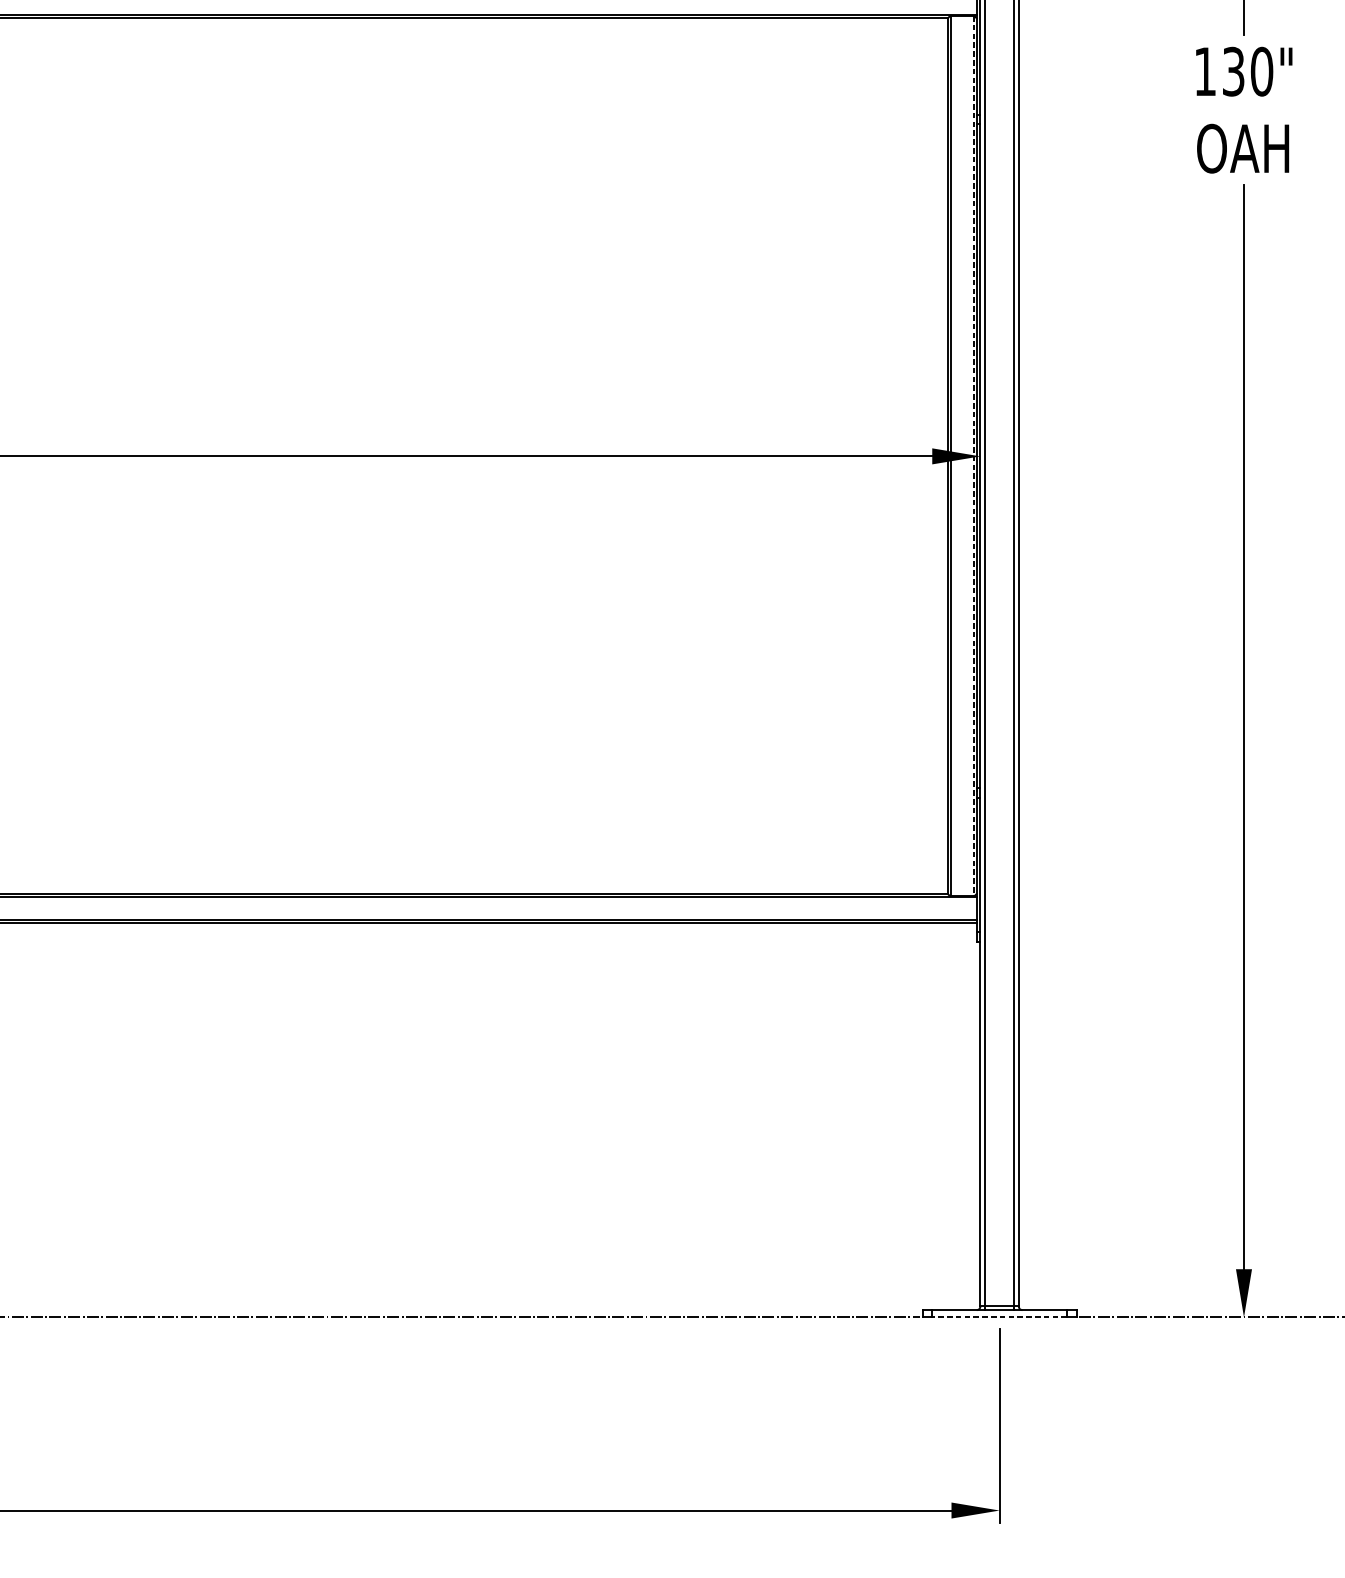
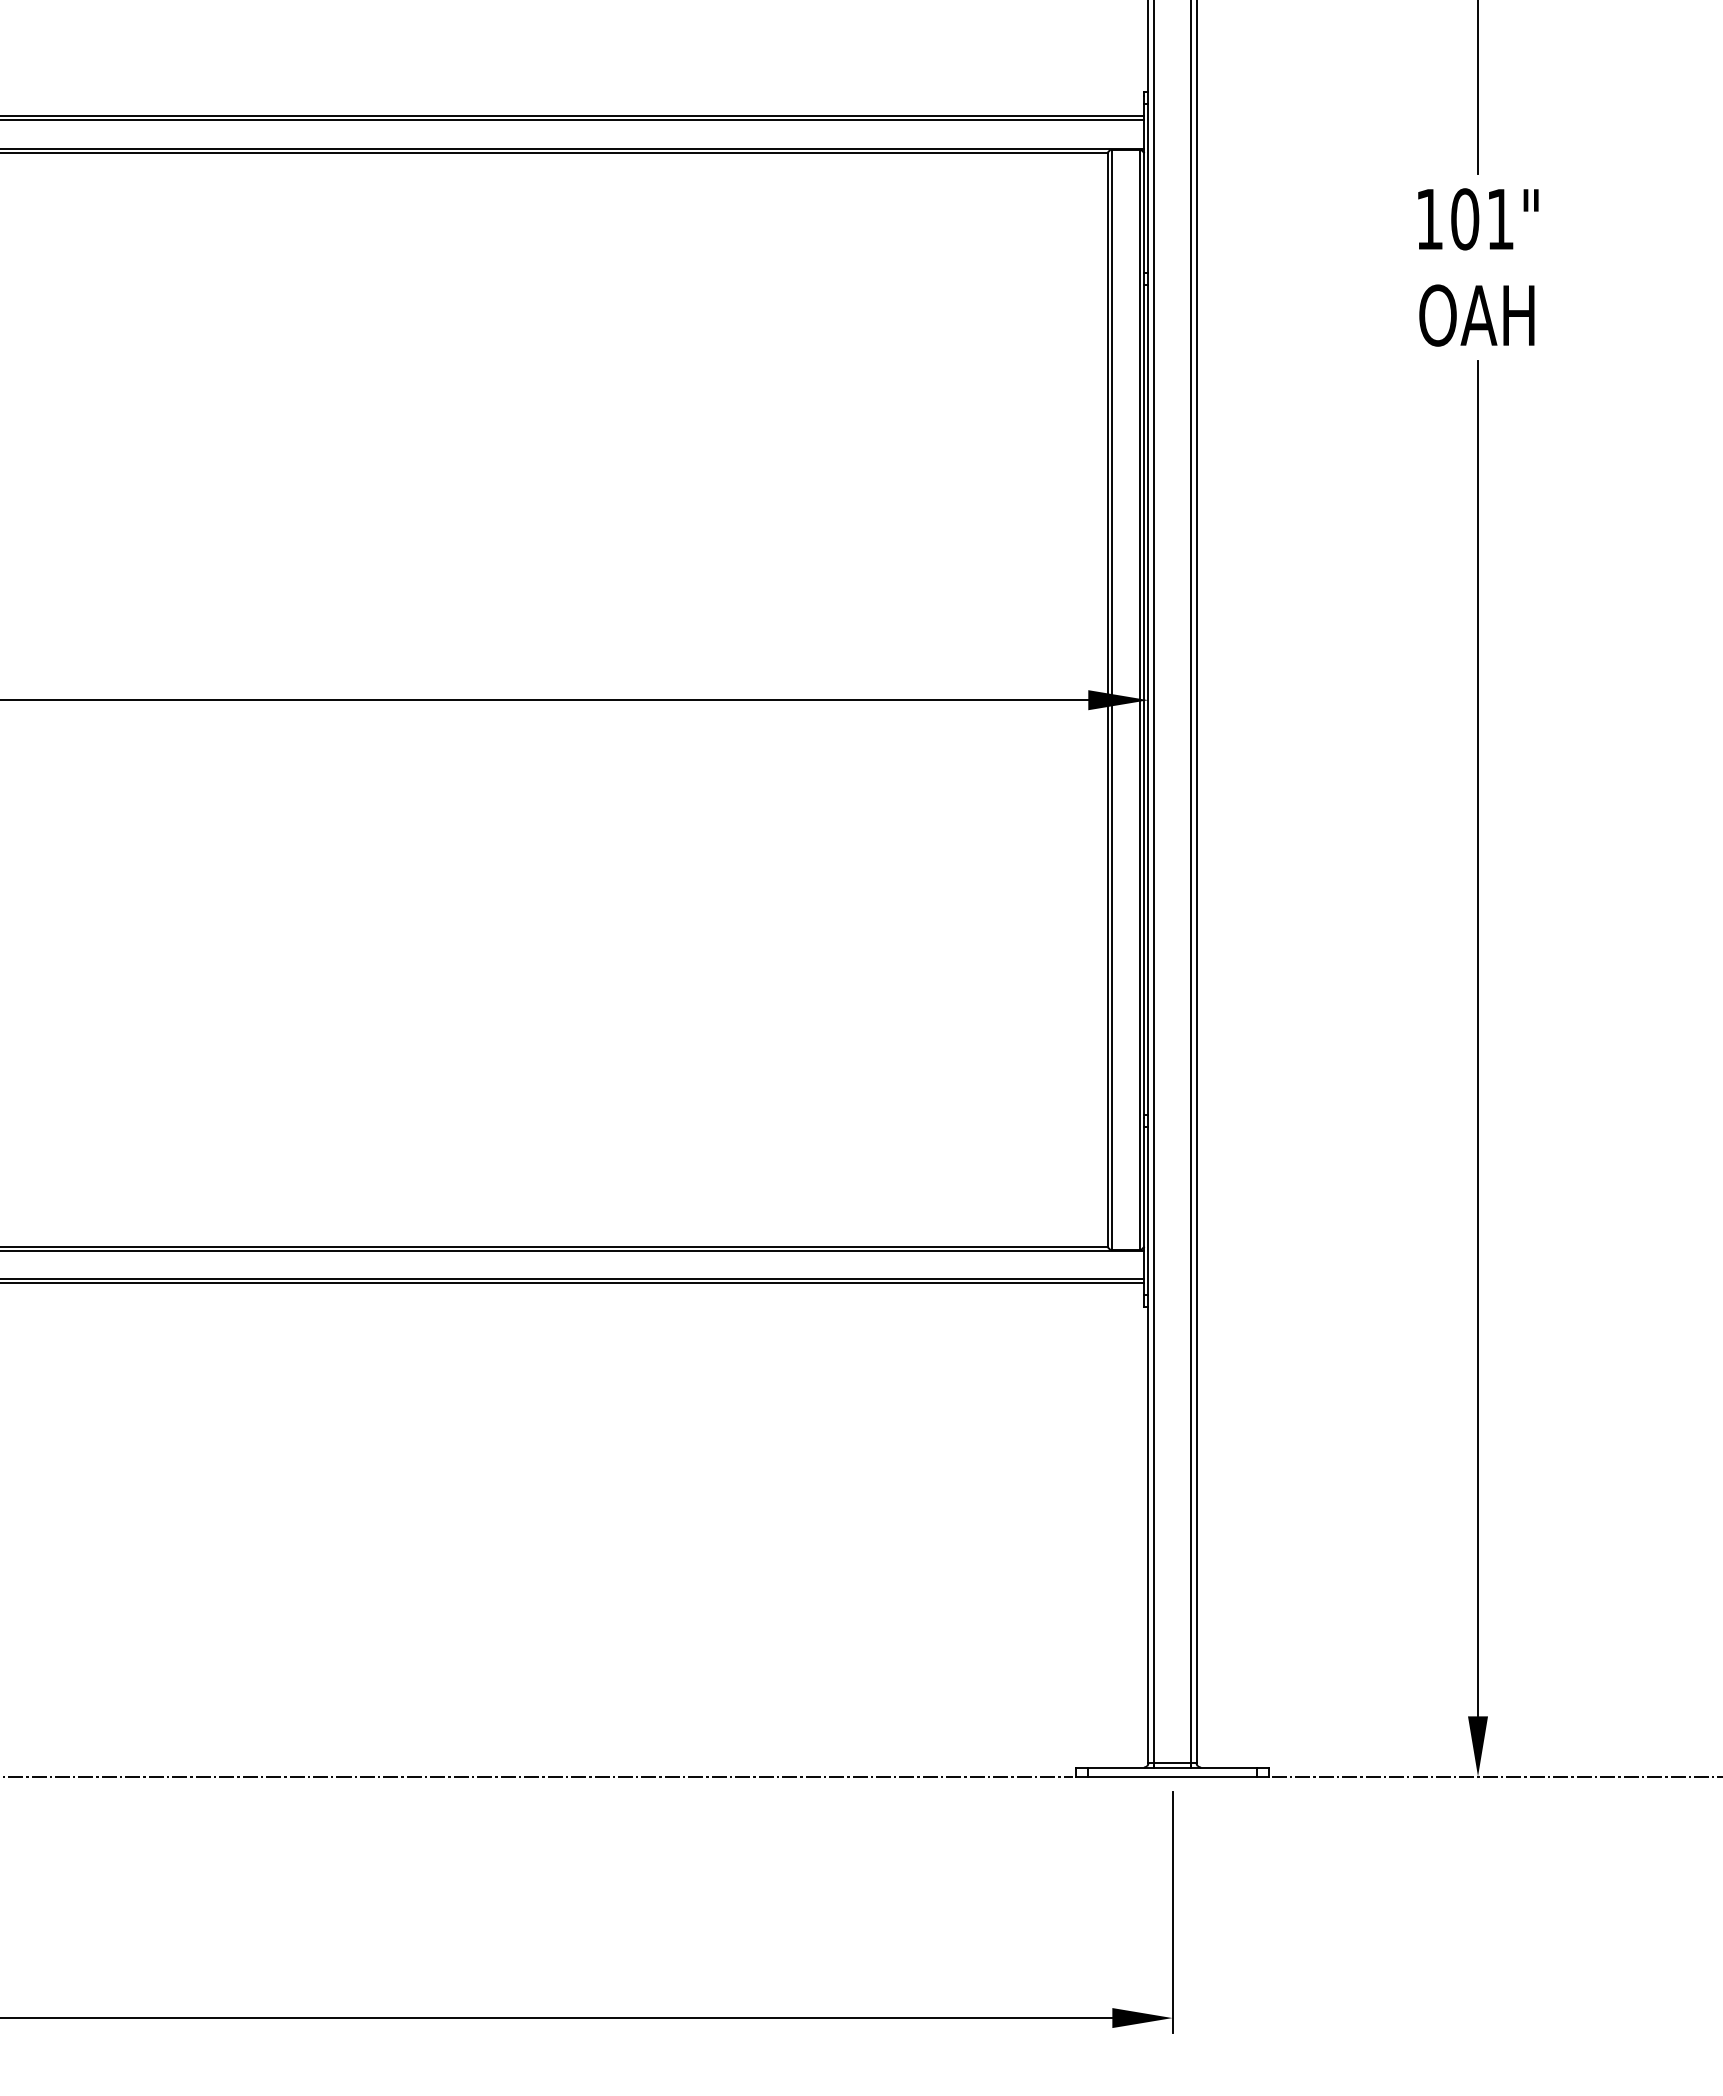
text: (1247, 71) -> (1482, 219), 130" -> 101"
line: (973, 456) -> (1139, 700), dashed -> solid
line: (999, 1317) -> (1172, 1776), dashed -> solid

